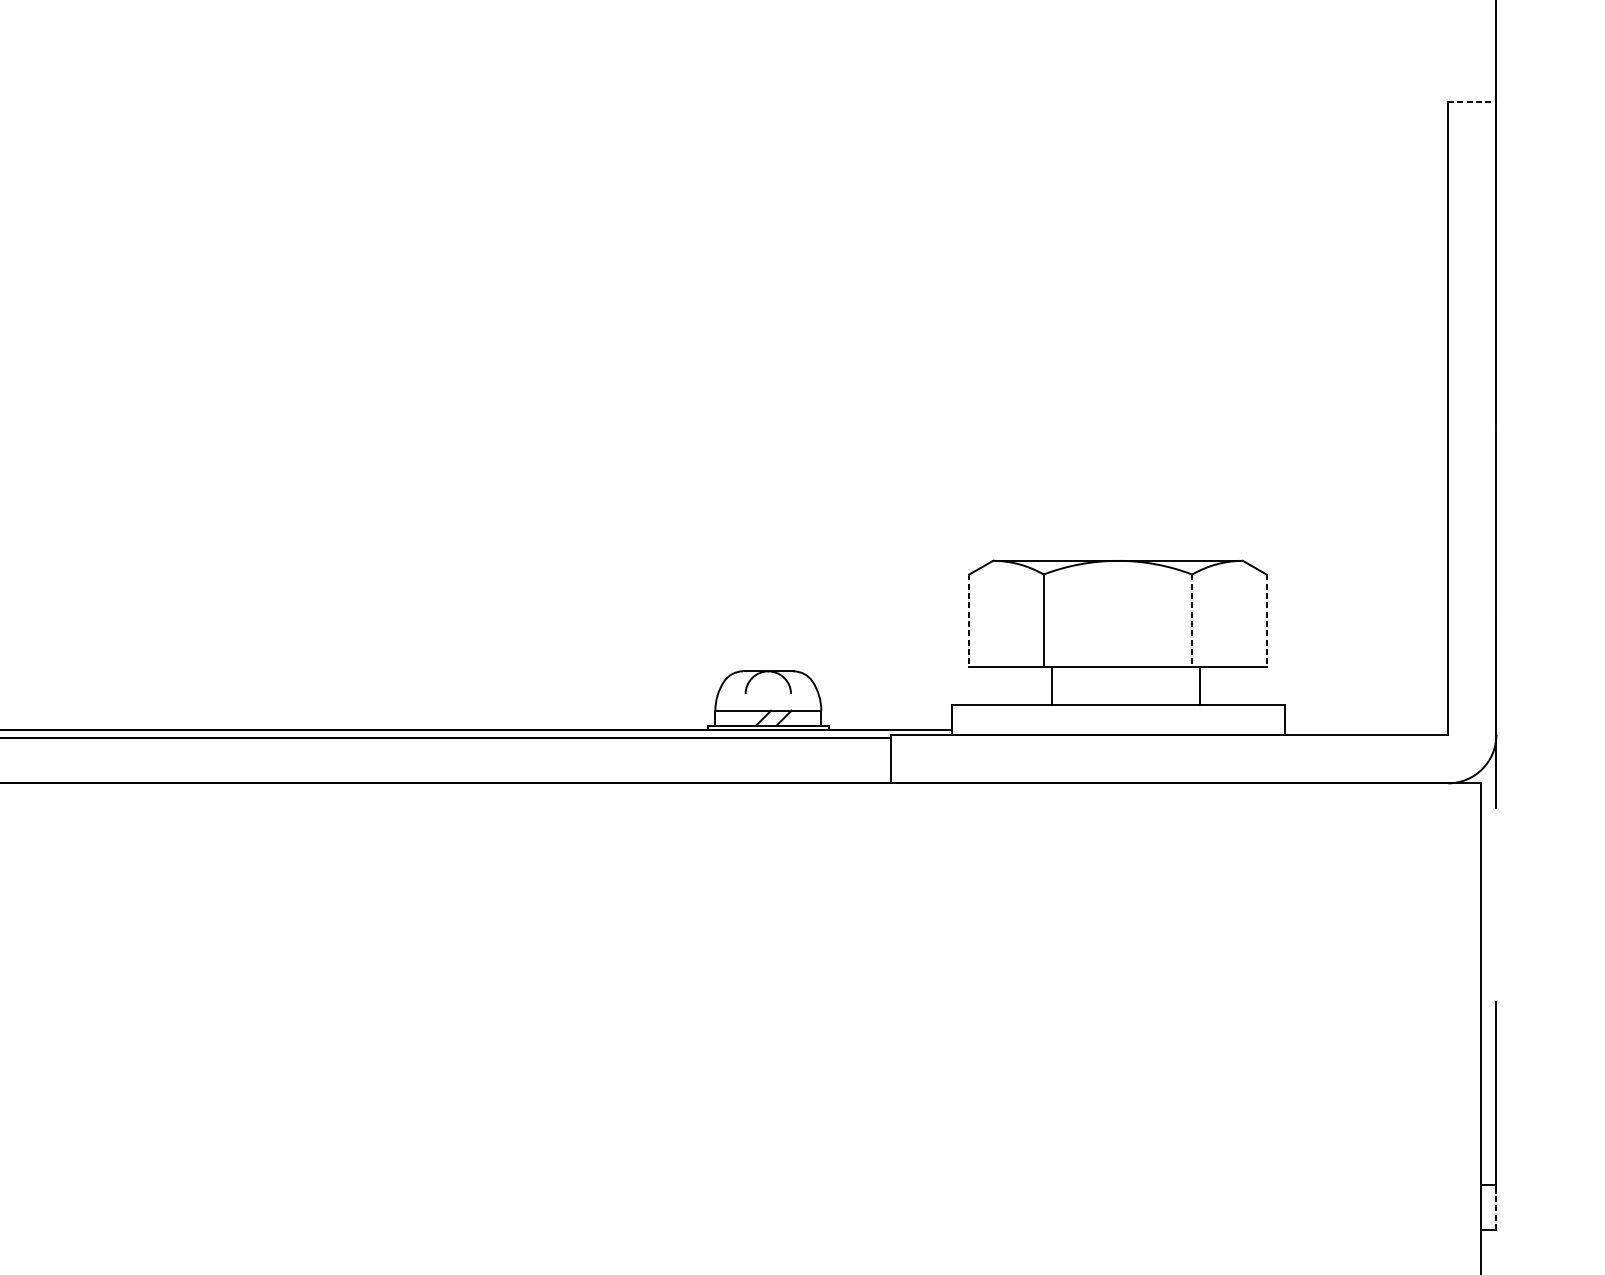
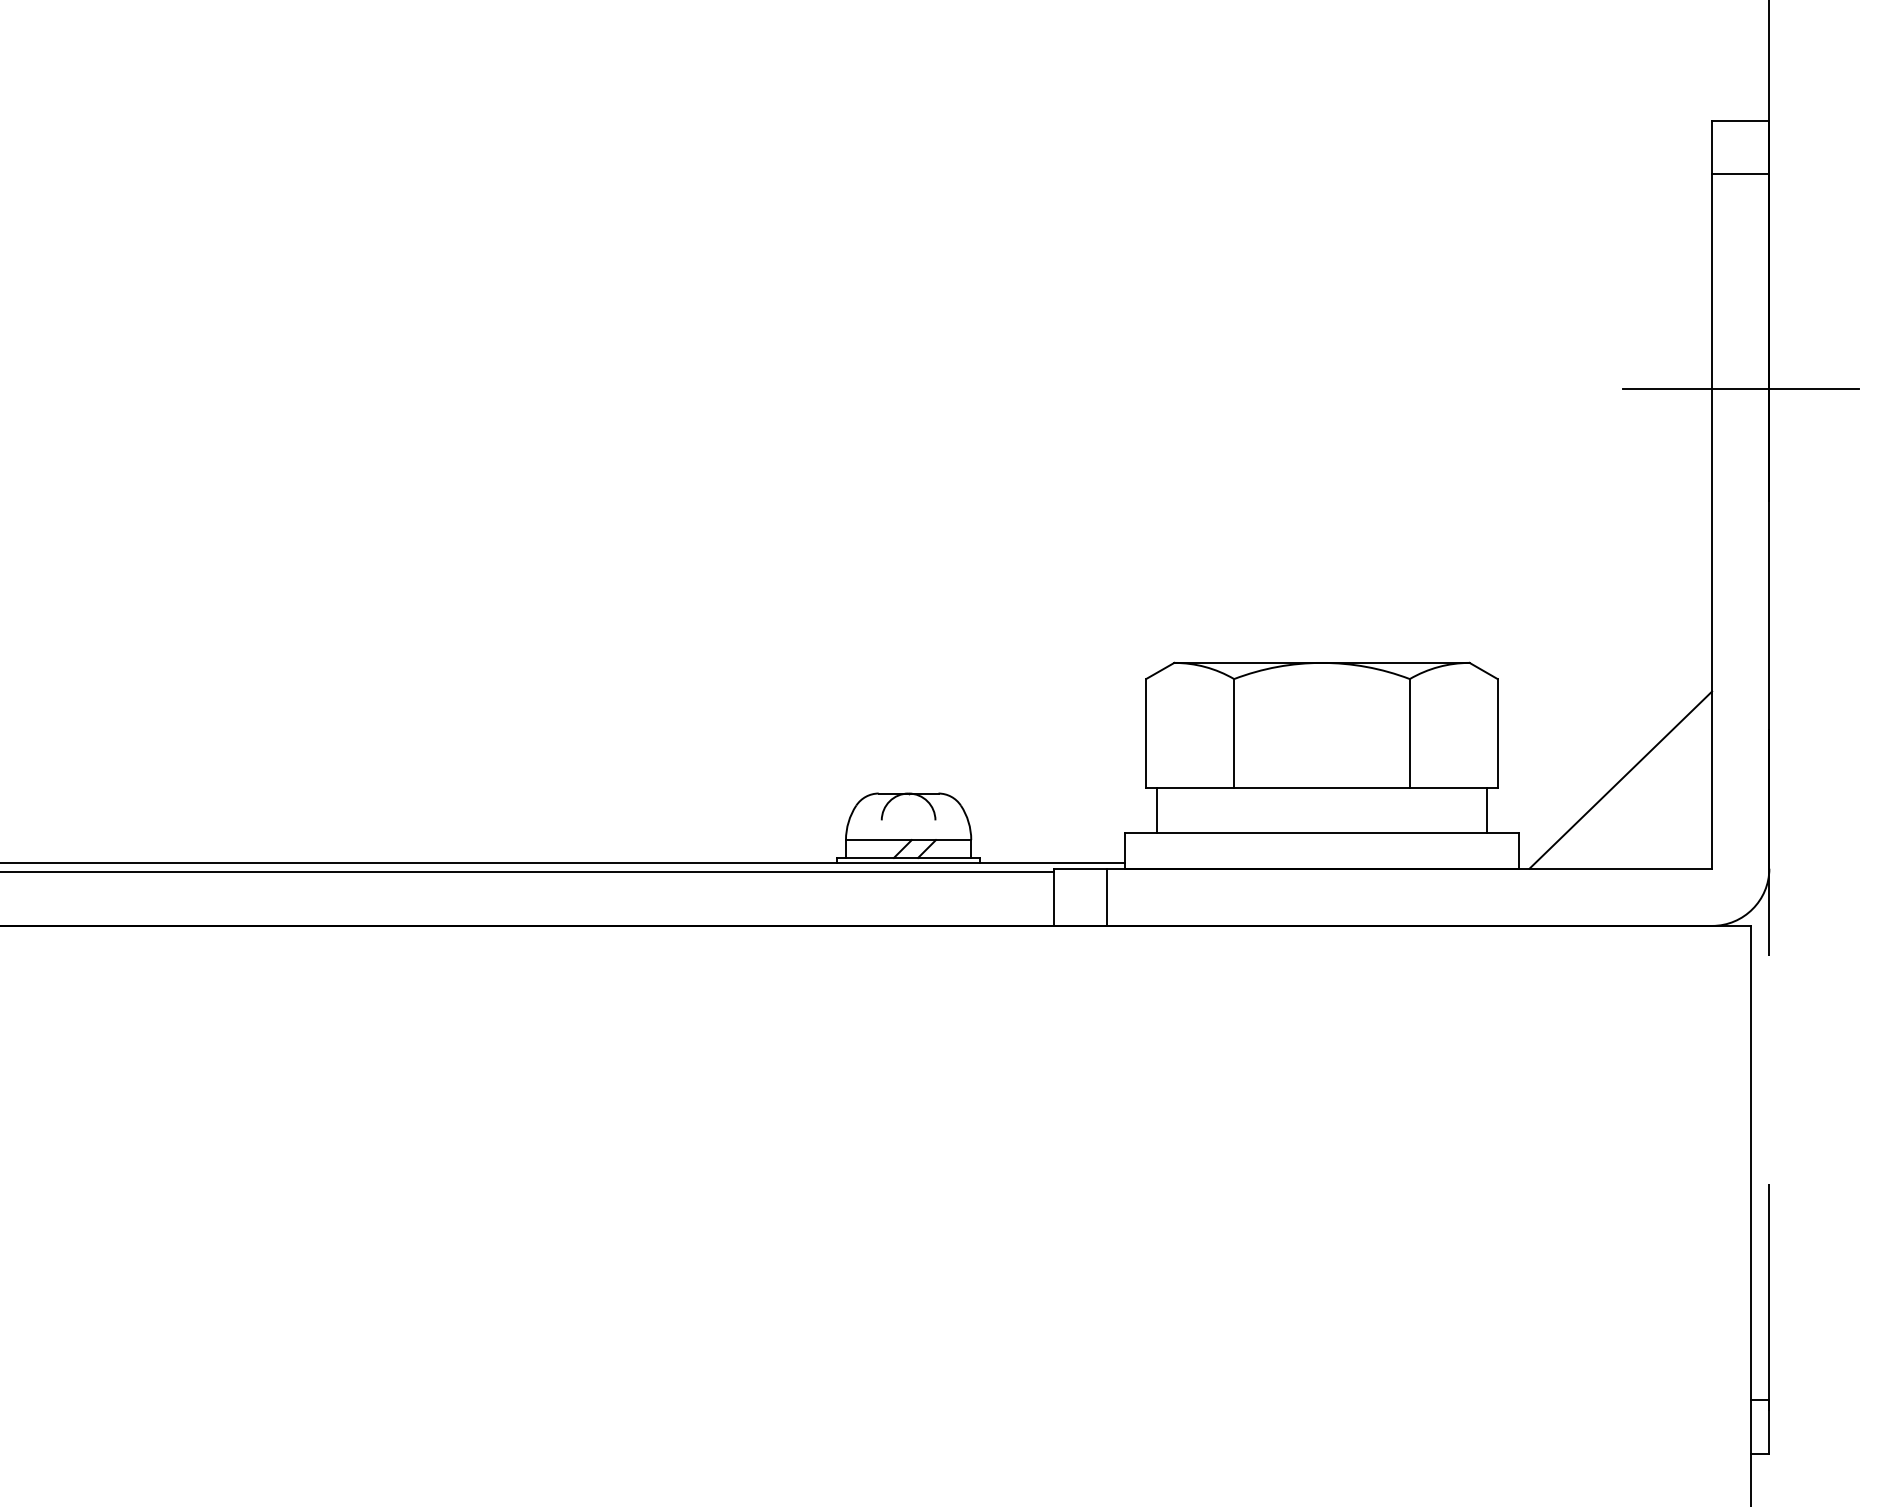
line: (1472, 102) -> (1740, 120), dashed -> solid
line: (1472, 147) -> (1740, 174), added
line: (1472, 329) -> (1740, 389), added
line: (969, 620) -> (1146, 733), dashed -> solid
line: (1192, 620) -> (1409, 733), dashed -> solid
line: (1266, 620) -> (1497, 733), dashed -> solid
line: (1370, 659) -> (1620, 779), added
line: (1052, 685) -> (1157, 810), moved
line: (1199, 685) -> (1486, 810), moved
line: (936, 758) -> (1107, 896), added
line: (1496, 1207) -> (1769, 1427), dashed -> solid

